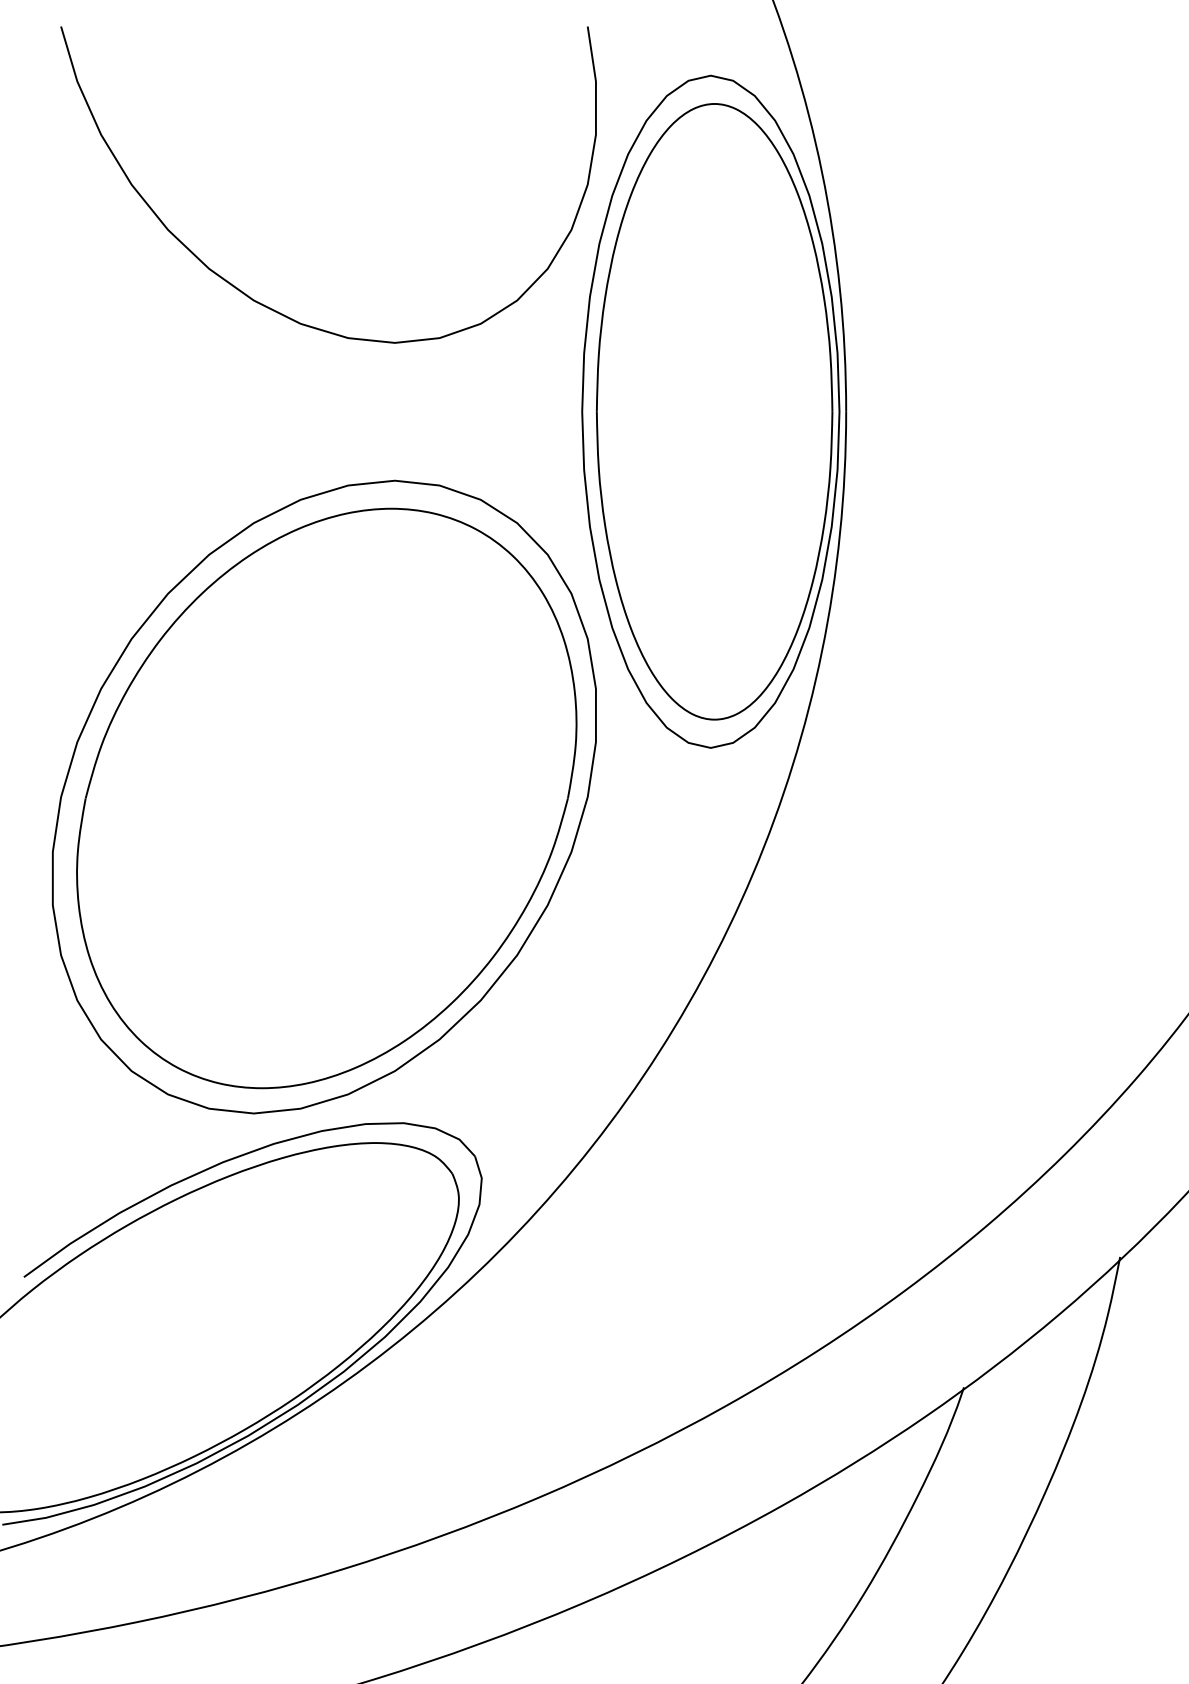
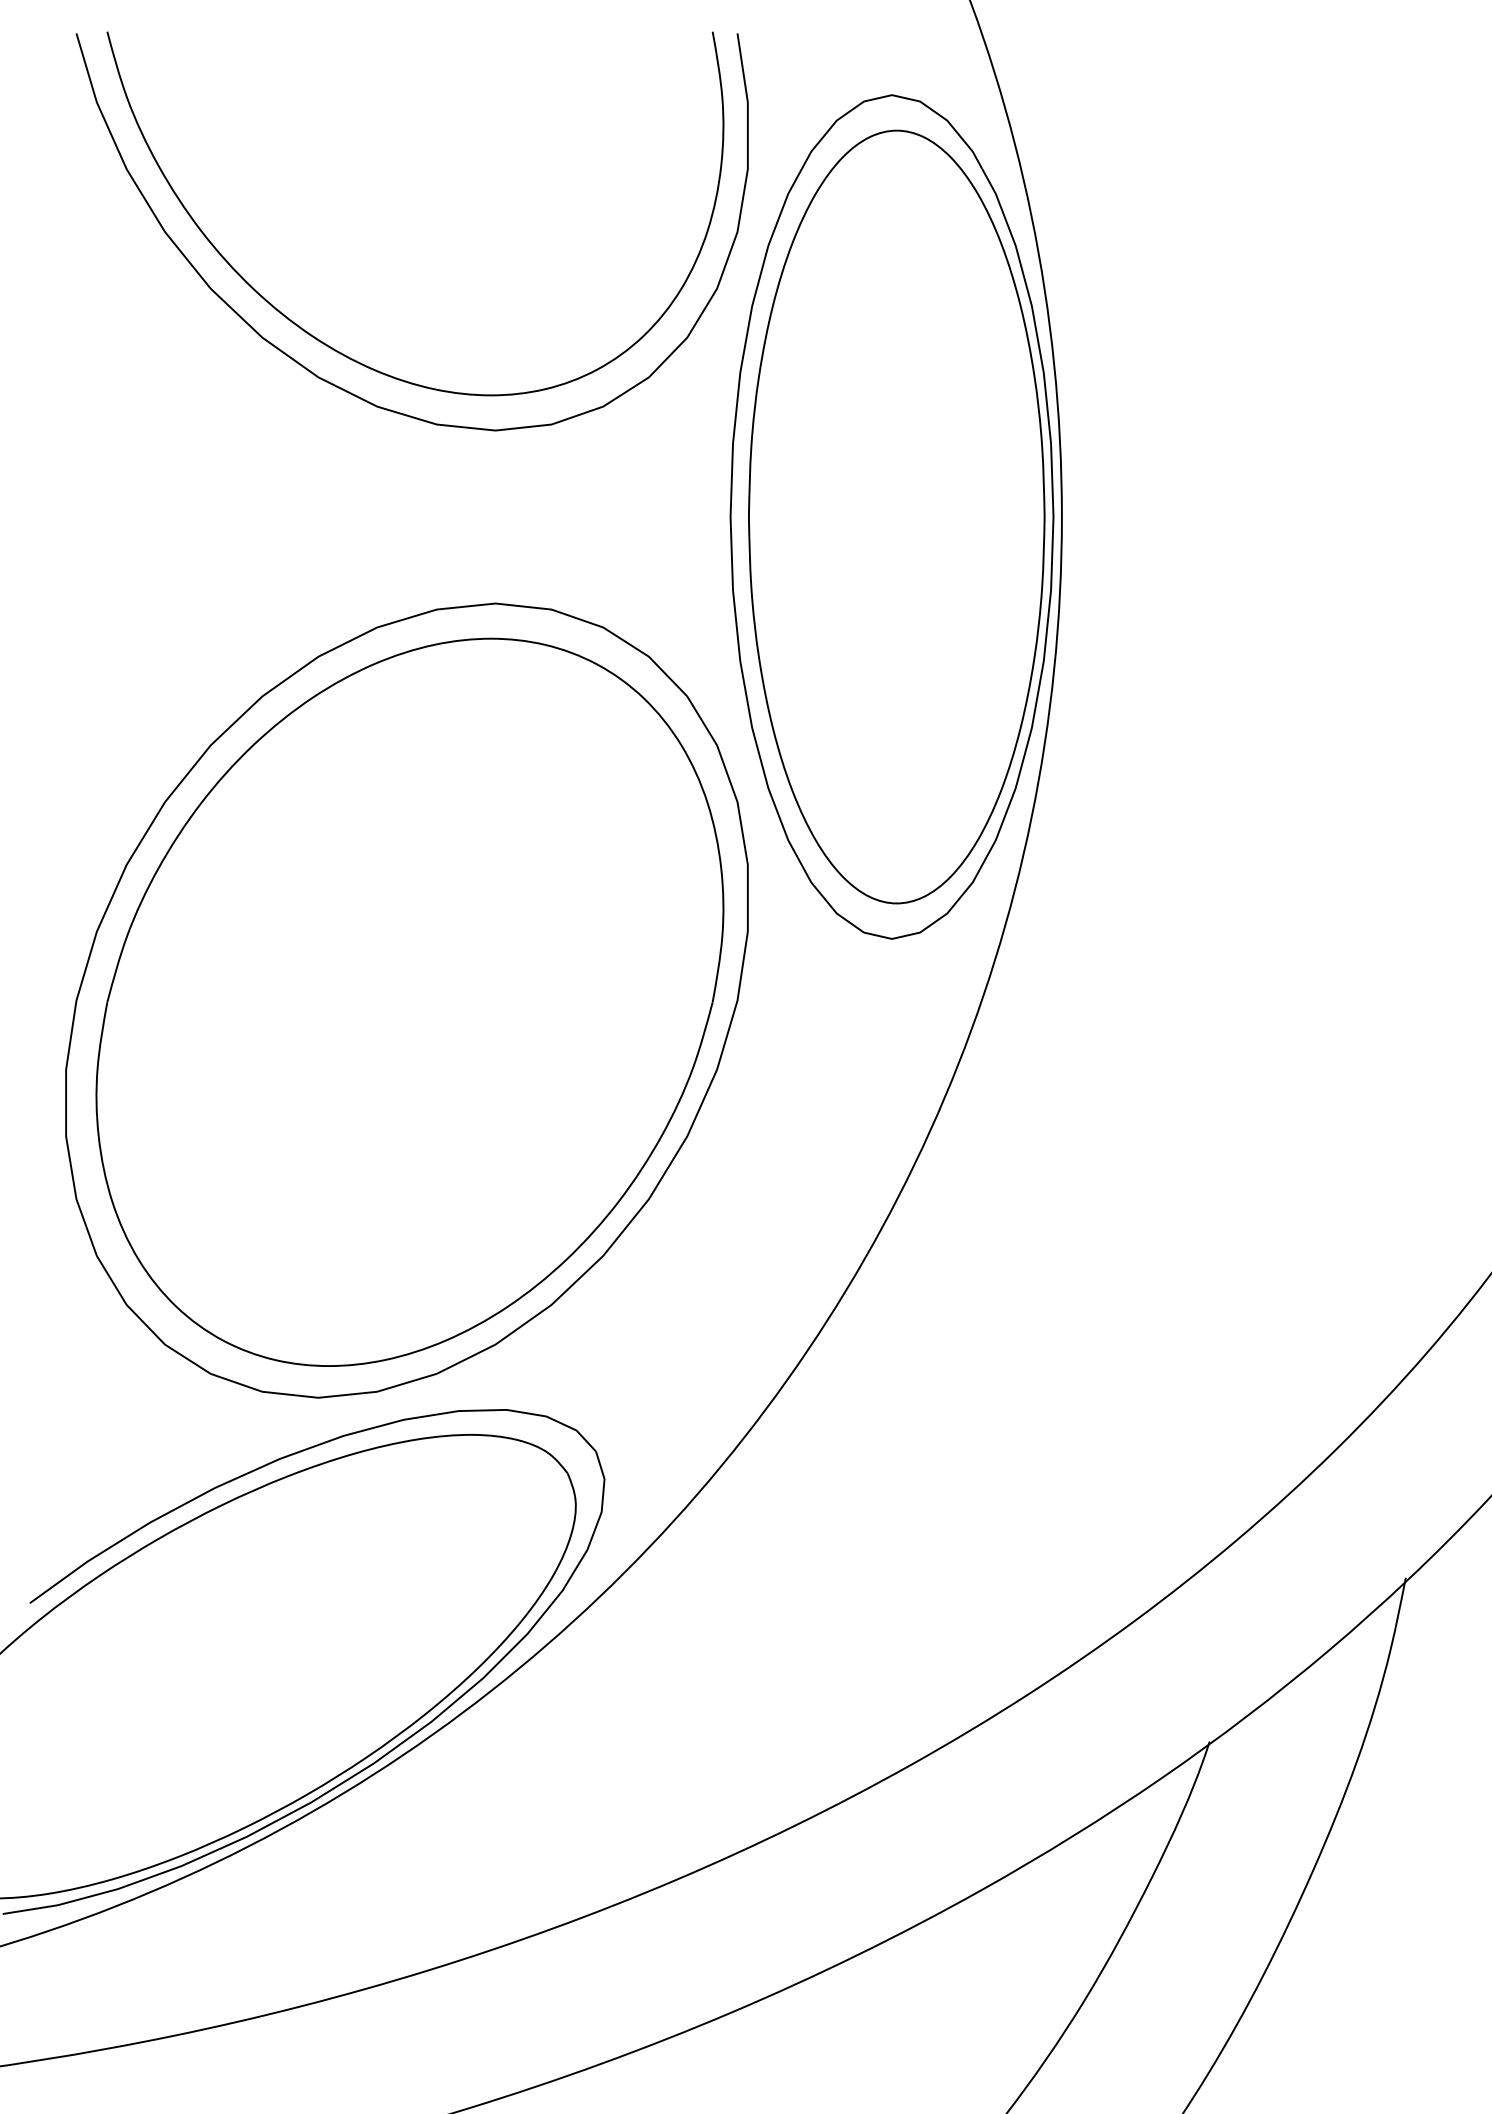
curve: (275, 282) -> (345, 354), added

